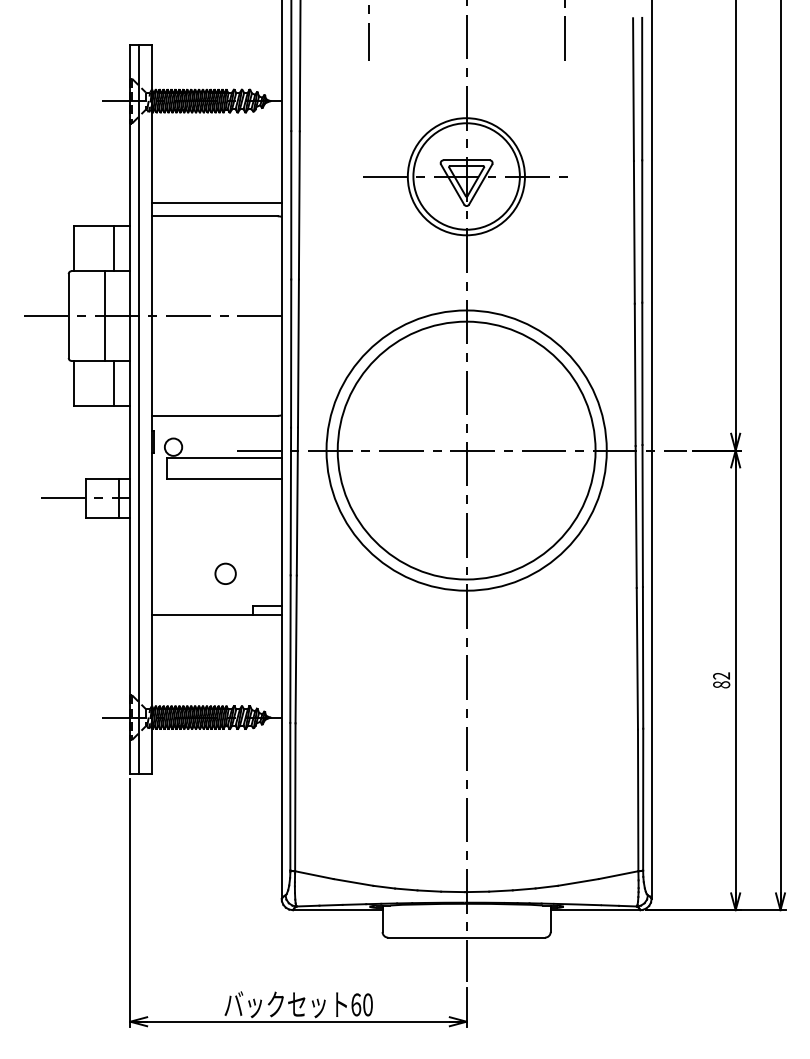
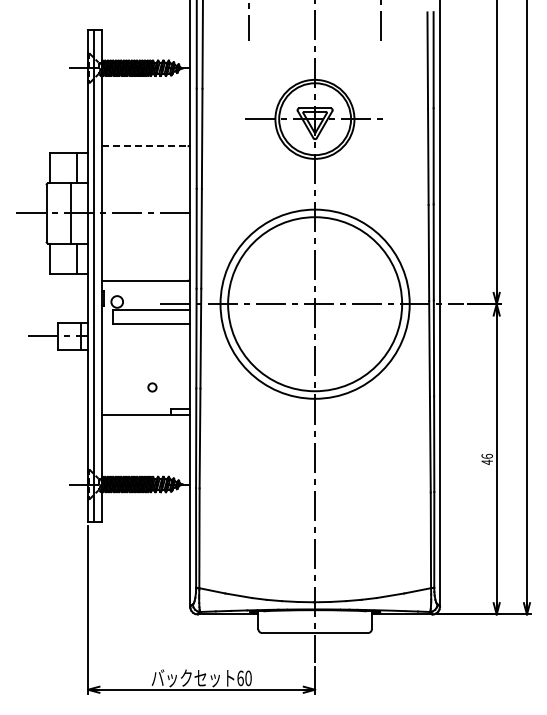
line: (216, 203) -> (146, 137), removed
line: (215, 216) -> (145, 146), solid -> dashed
circle: (225, 573) -> (152, 387), size x0.6
text: (722, 679) -> (487, 458), 82 -> 46

